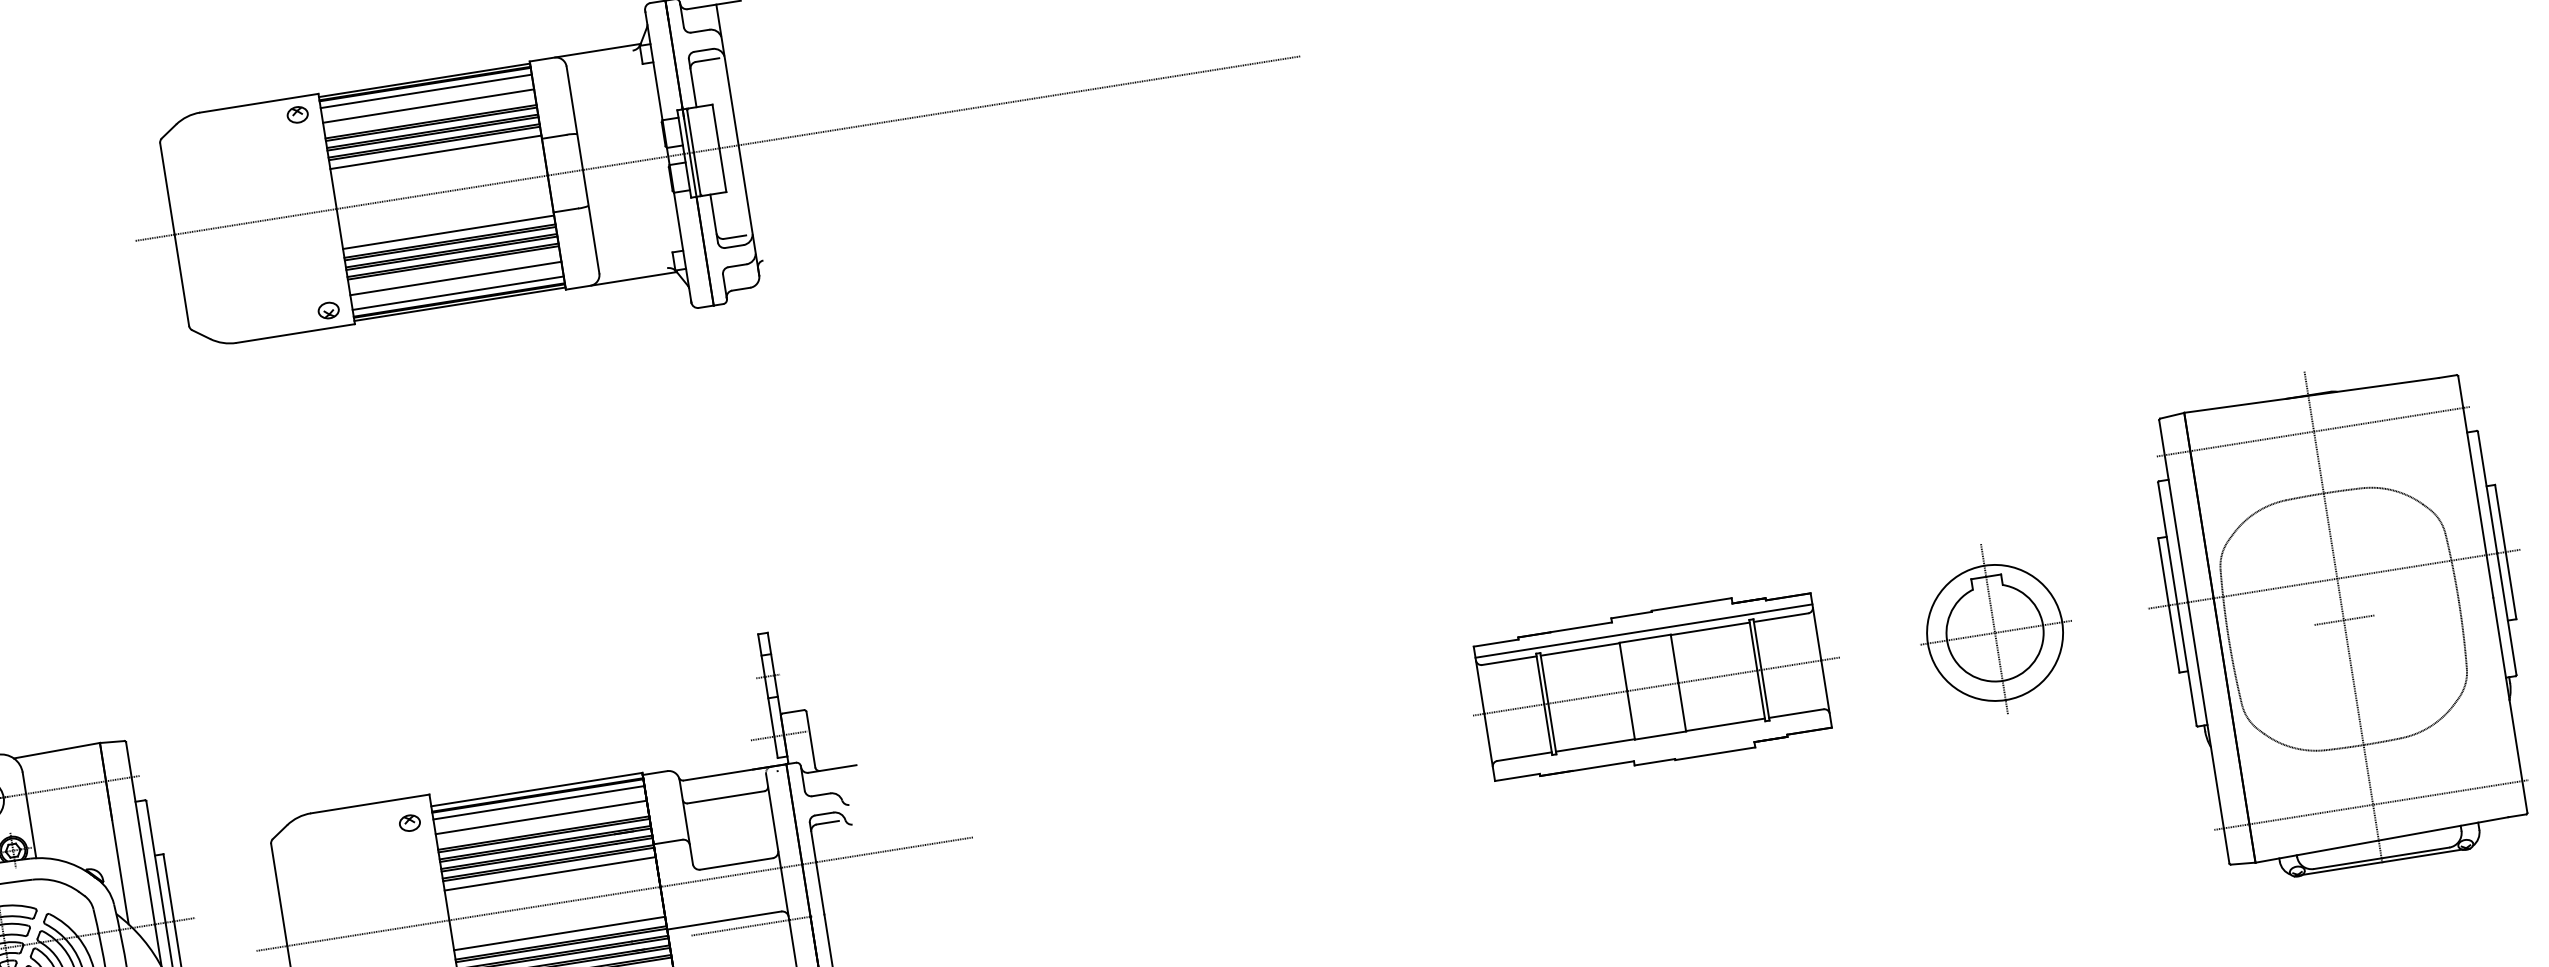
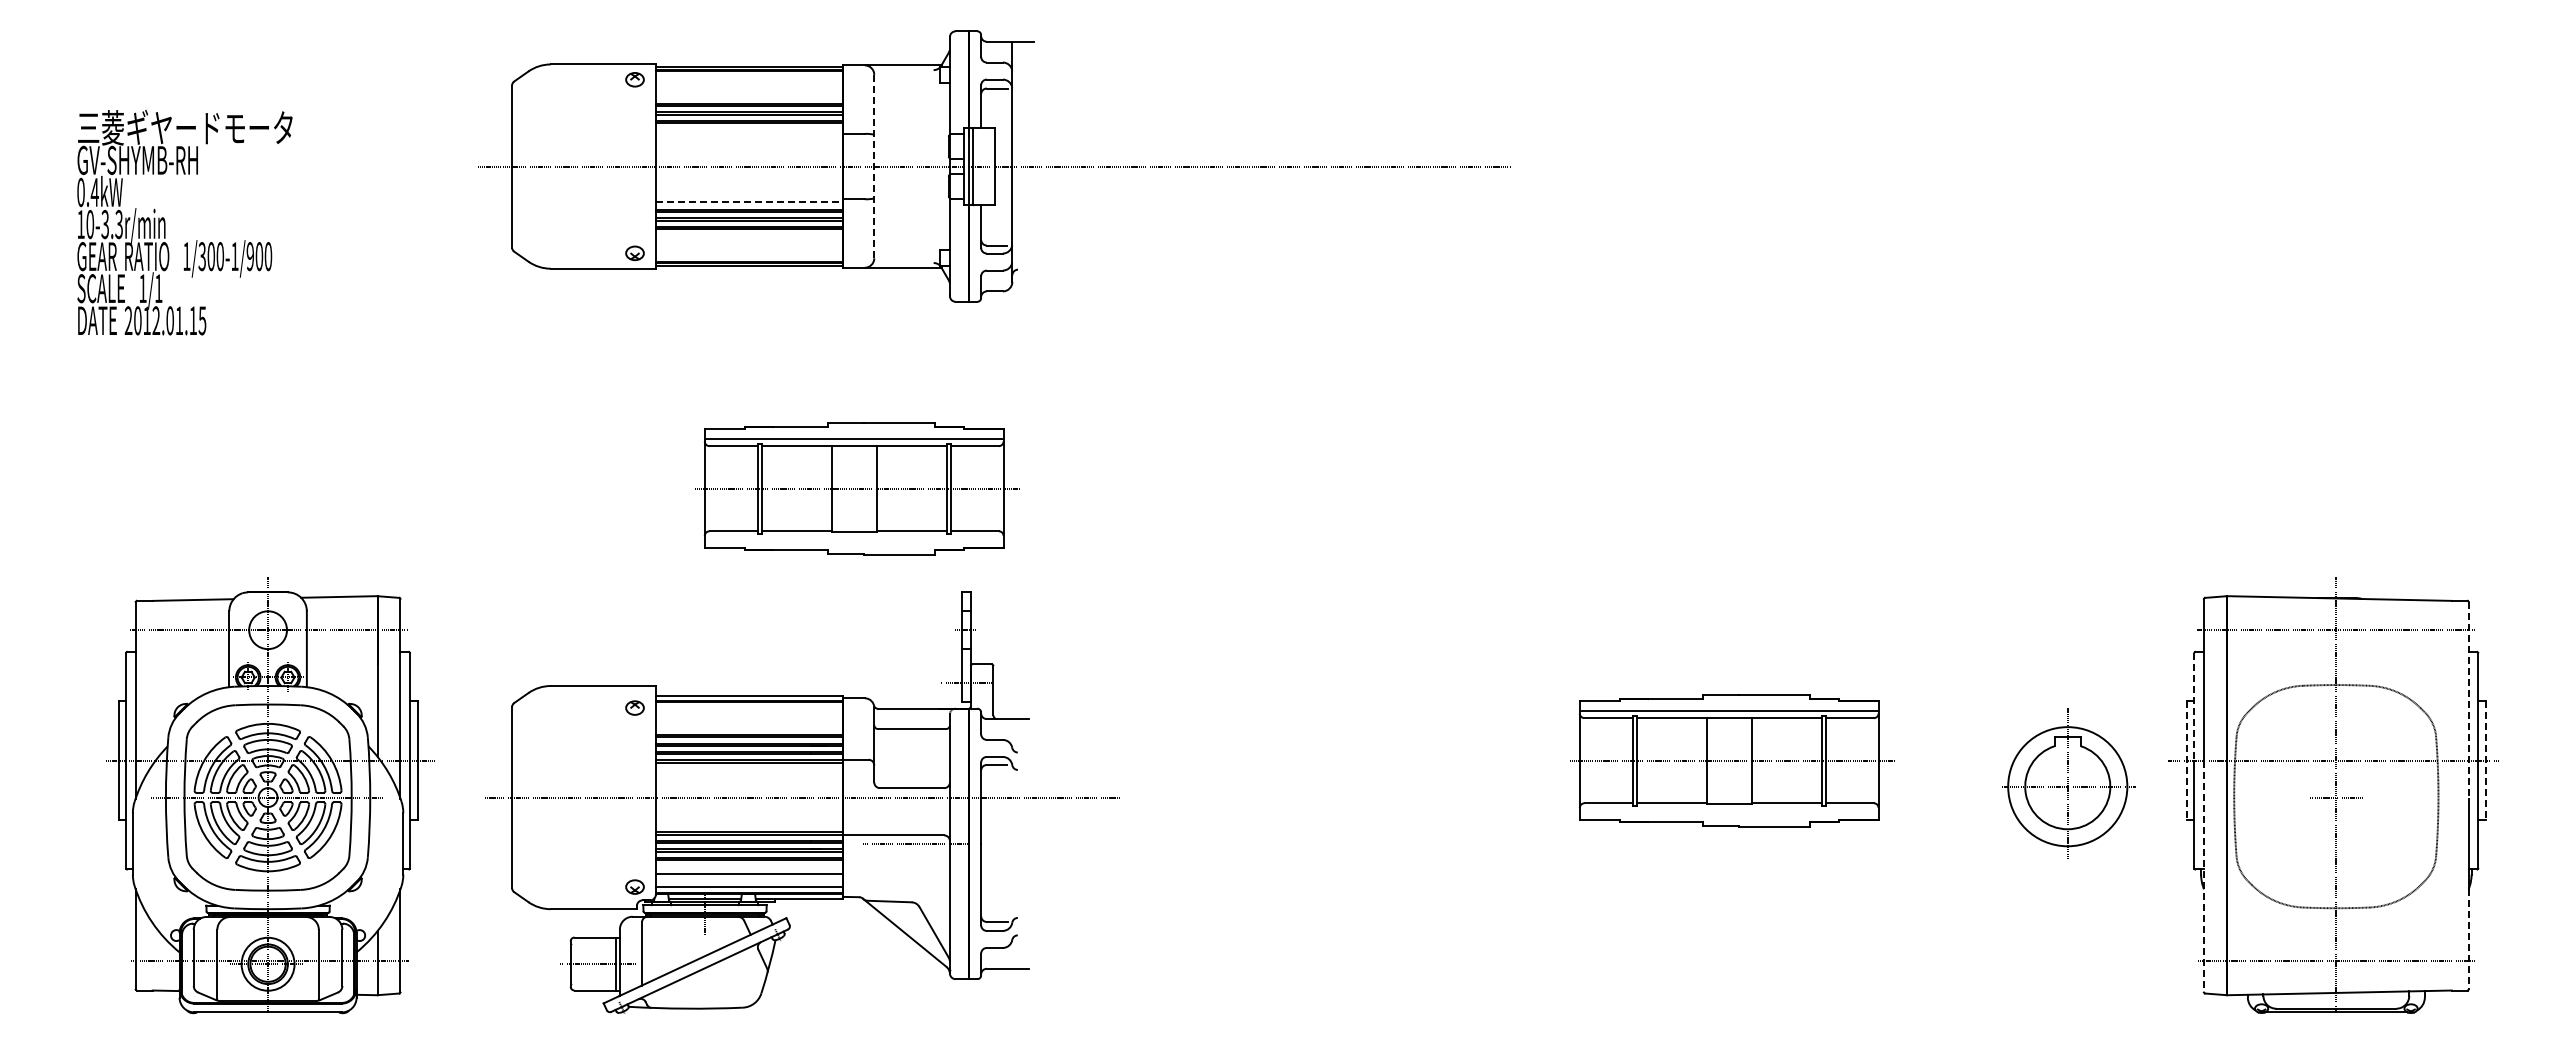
line: (426, 91) -> (749, 77), removed
line: (428, 106) -> (749, 90), removed
line: (436, 152) -> (749, 131), removed
line: (583, 169) -> (874, 166), solid -> dashed
line: (448, 232) -> (749, 202), solid -> dashed
line: (456, 279) -> (749, 243), removed
line: (458, 293) -> (749, 256), removed
line: (2475, 487) -> (2468, 700), solid -> dashed
part: (621, 535) -> (857, 488), added
line: (2167, 542) -> (2194, 706), solid -> dashed
line: (2505, 551) -> (2485, 760), solid -> dashed
line: (2168, 605) -> (2186, 760), solid -> dashed
part: (1995, 629) -> (2068, 783), moved
line: (2208, 732) -> (2203, 876), solid -> dashed
line: (2518, 756) -> (2468, 939), solid -> dashed
line: (539, 803) -> (749, 708), removed
line: (541, 817) -> (749, 721), removed
line: (550, 874) -> (749, 771), removed
line: (559, 933) -> (749, 824), removed

